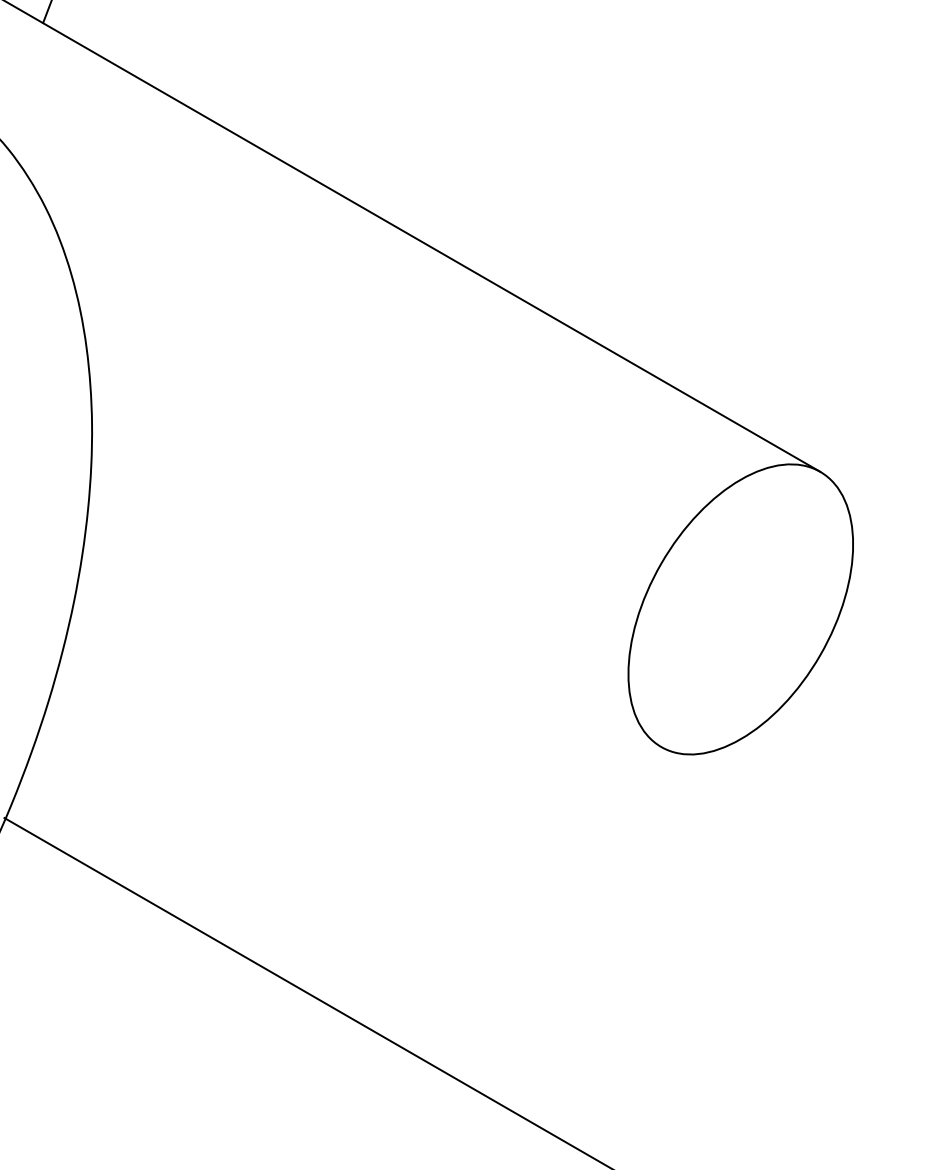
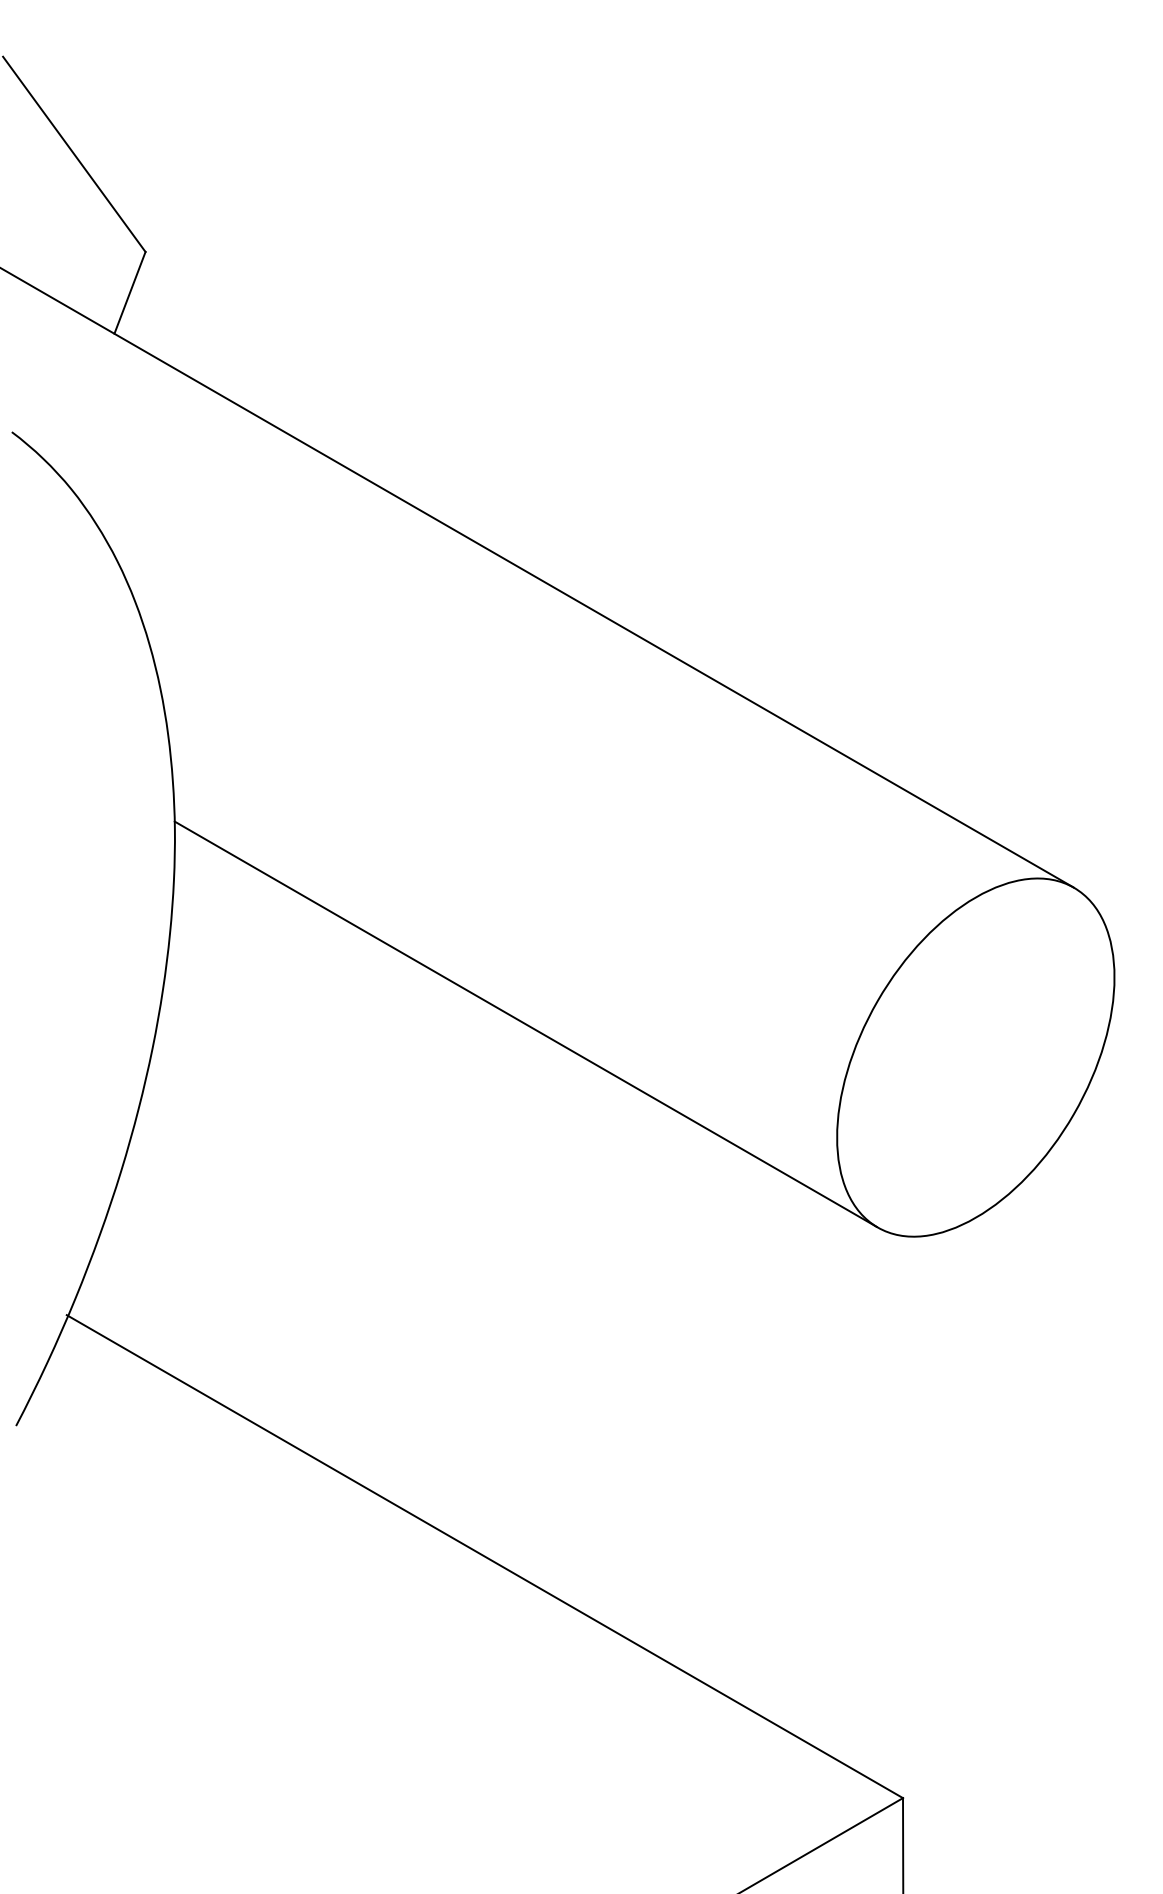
line: (376, 581) -> (525, 1023), added

